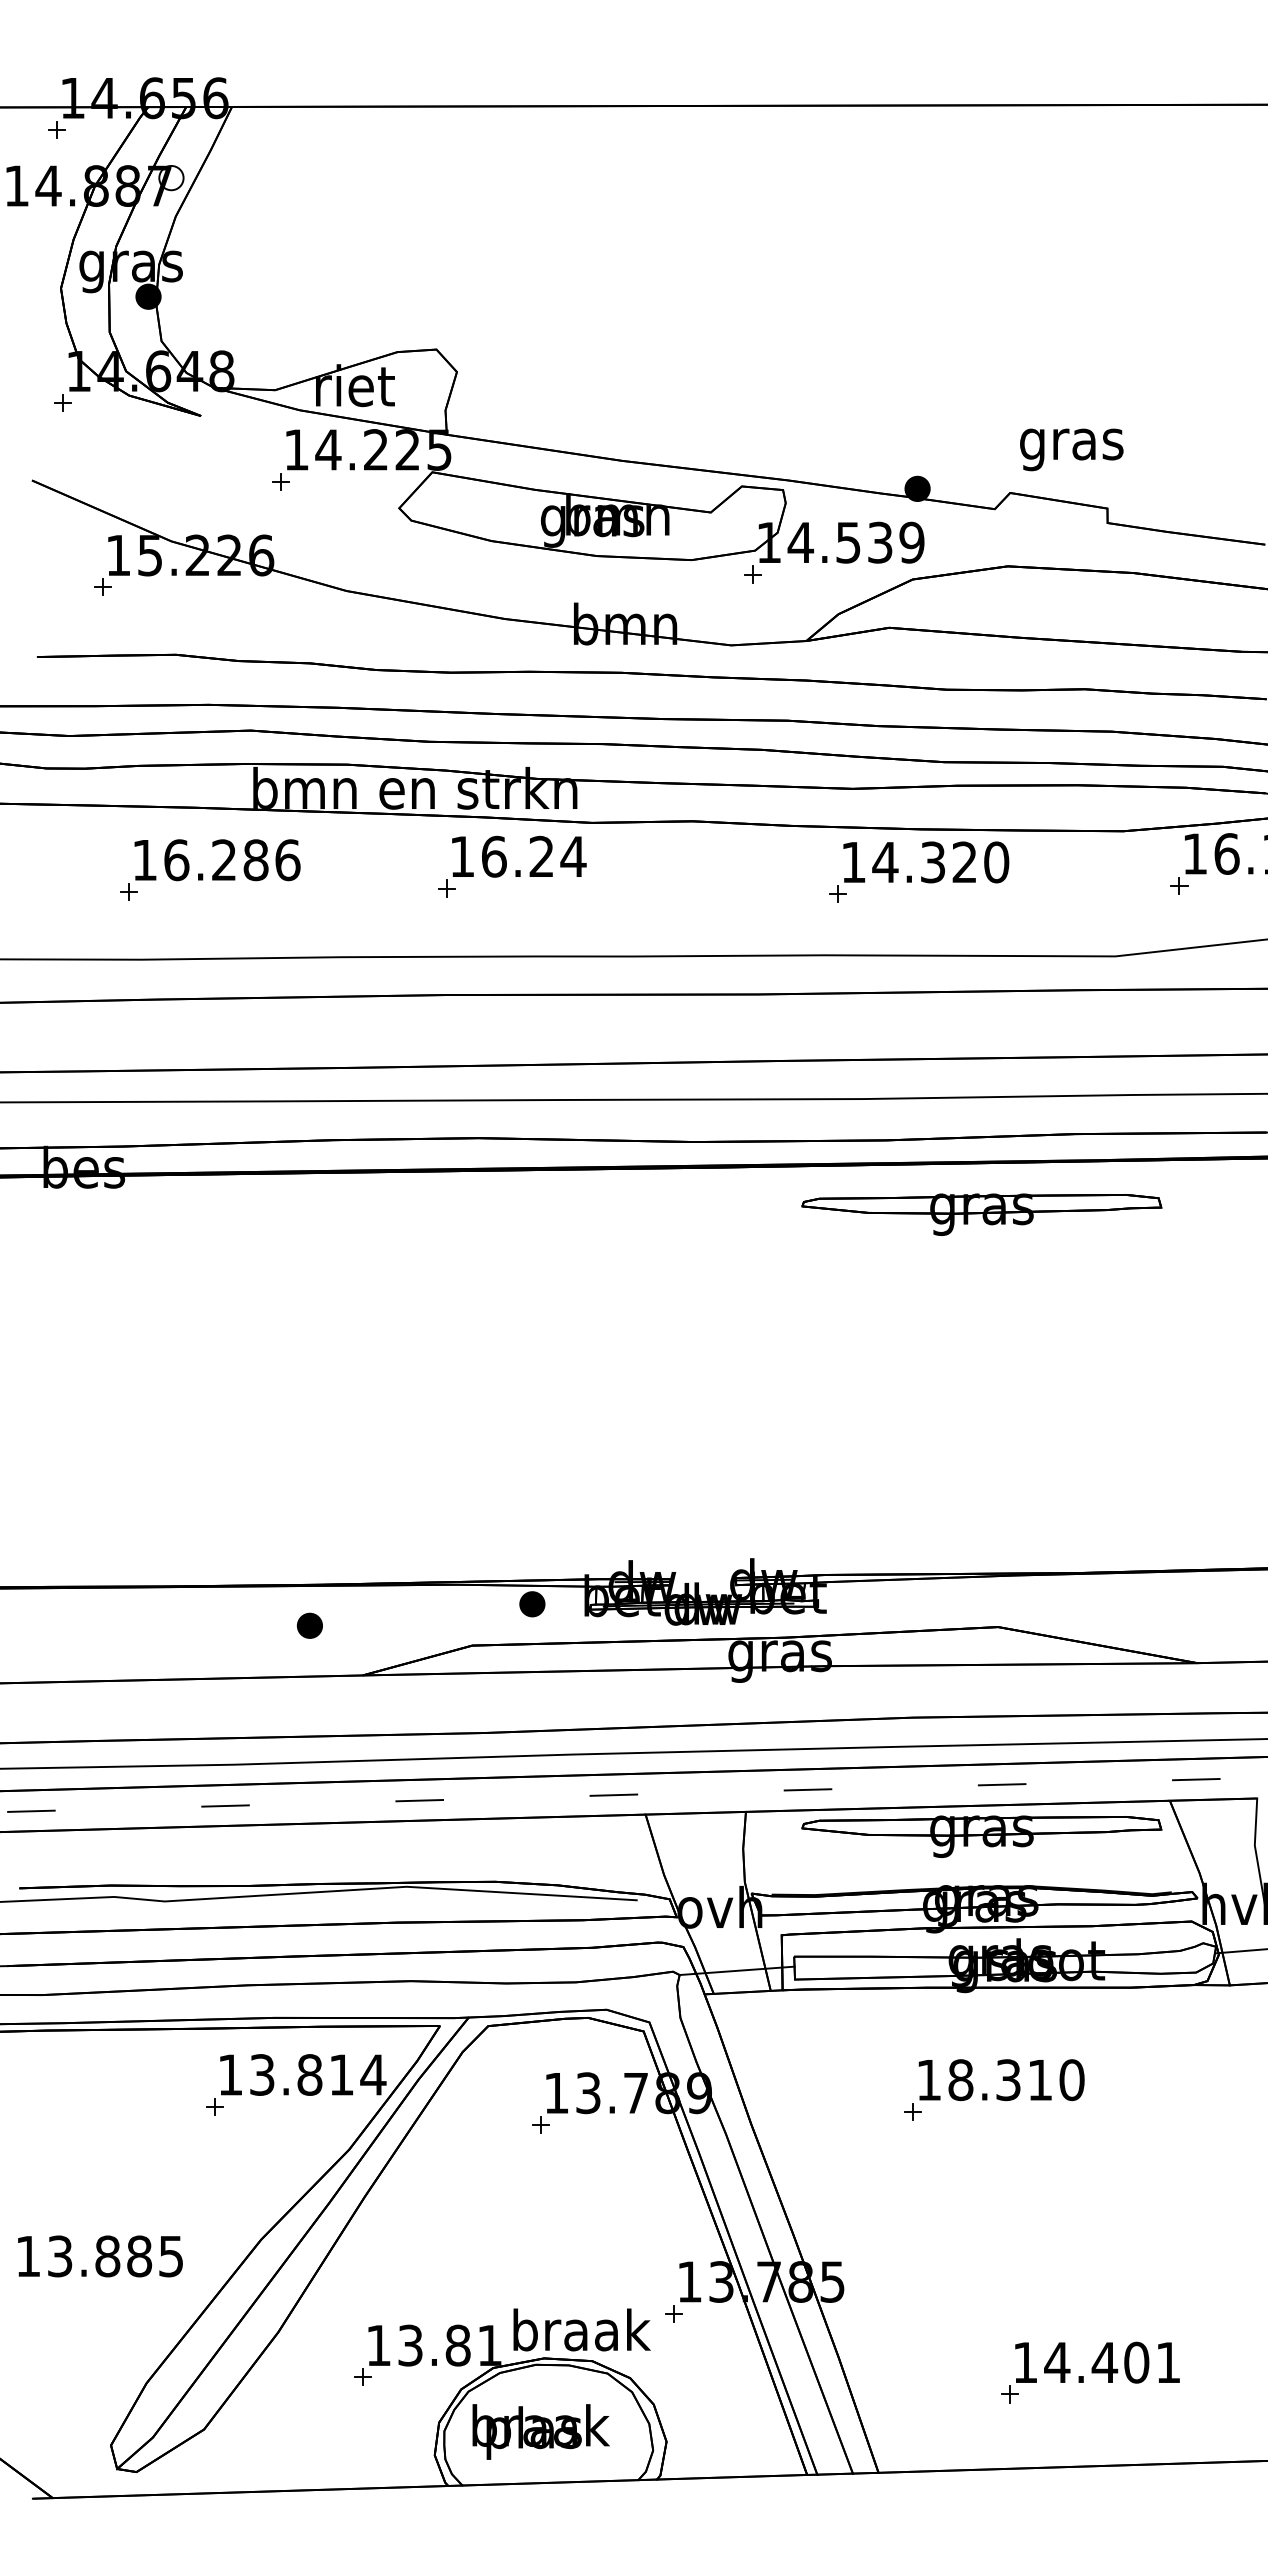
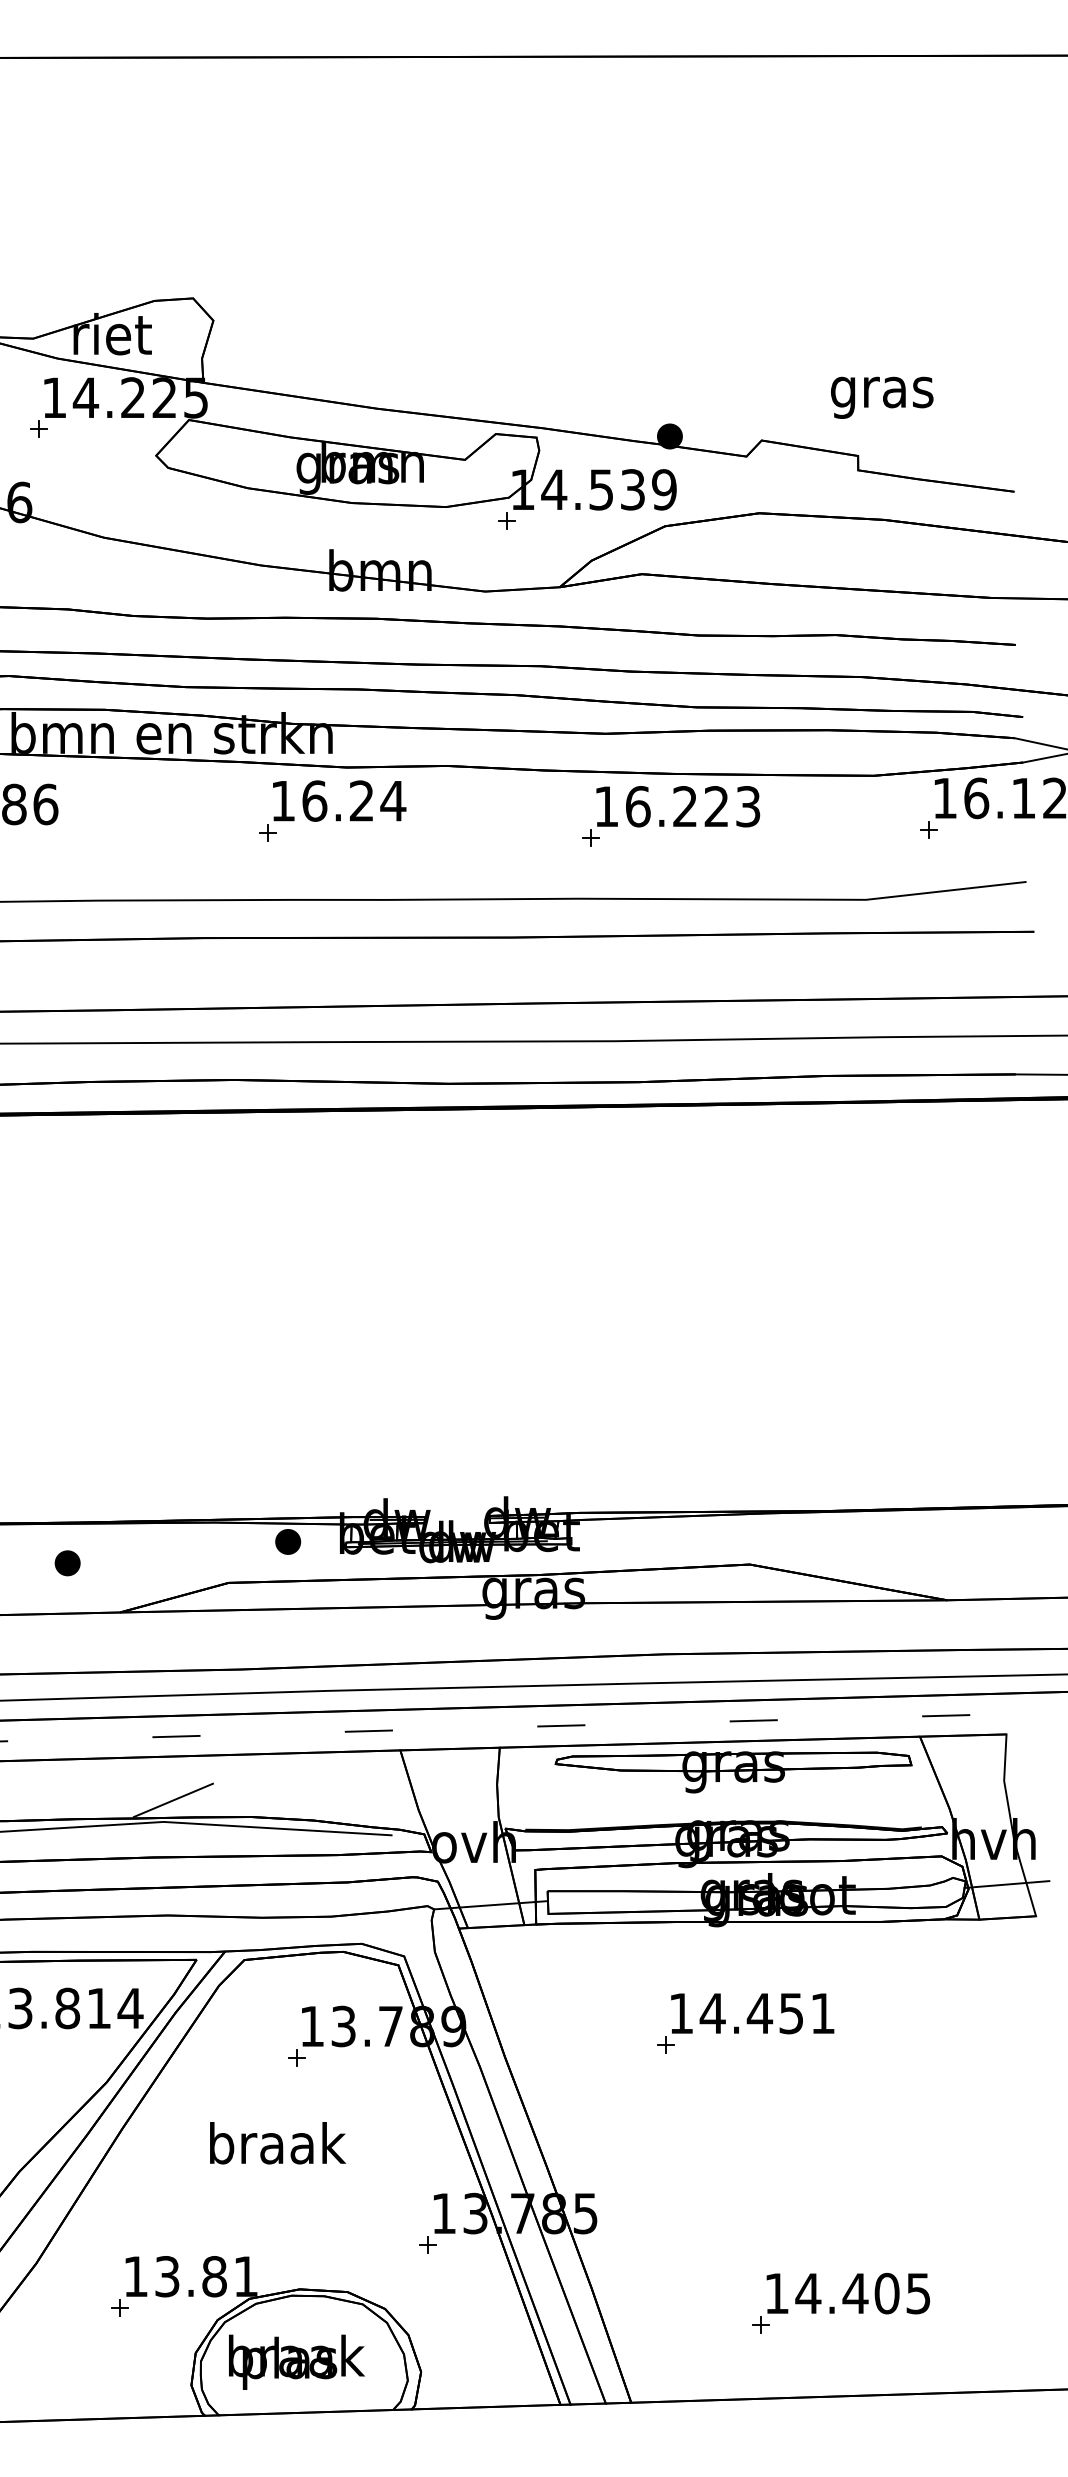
text: (1071, 449) -> (881, 397), moved
text: (940, 862) -> (692, 806), 14.320 -> 16.223
part: (512, 866) -> (332, 810), moved
part: (981, 1214) -> (733, 1155), removed
line: (416, 1864) -> (173, 1799), added
text: (1015, 2080) -> (766, 2013), 18.310 -> 14.451
text: (581, 2329) -> (277, 2142), moved
text: (1168, 2362) -> (918, 2293), 14.401 -> 14.405

